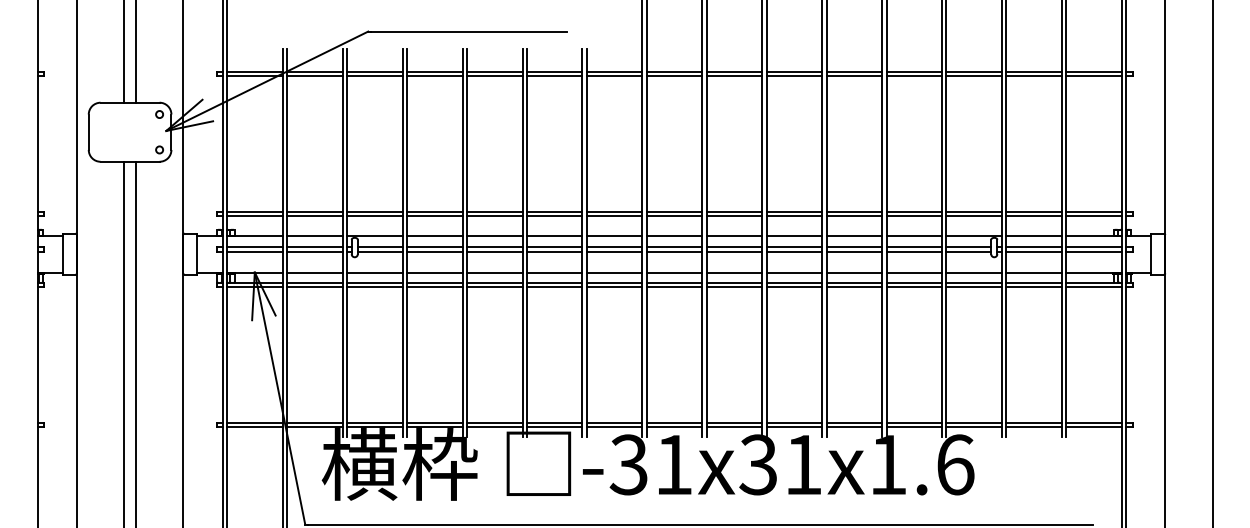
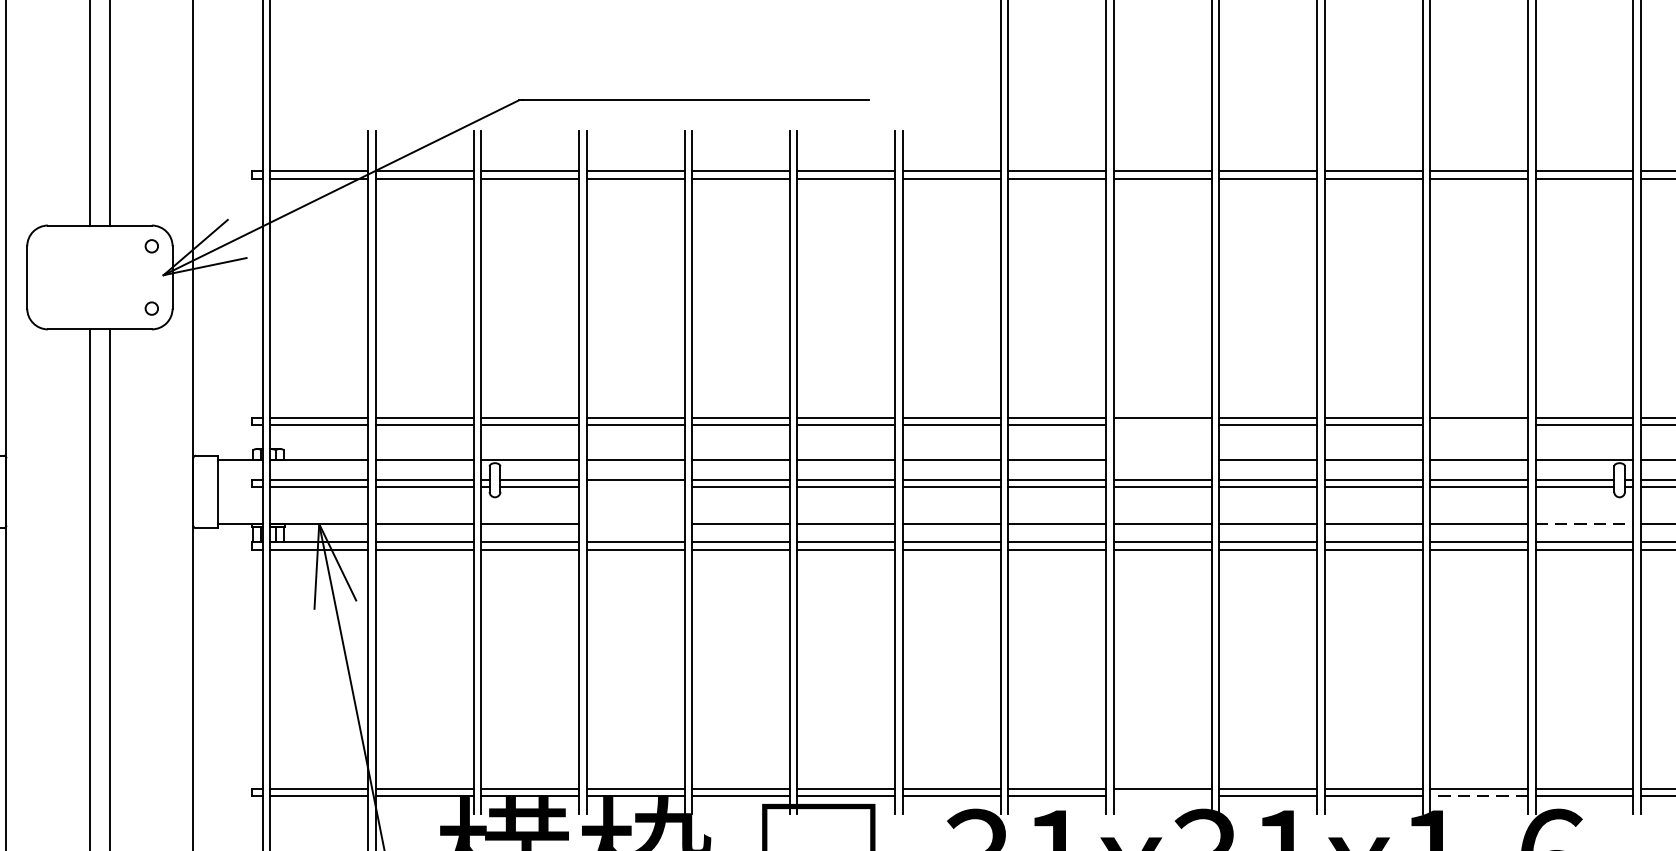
line: (734, 216) -> (1162, 425), removed
line: (914, 216) -> (1479, 425), removed
line: (734, 235) -> (1162, 459), removed
line: (434, 251) -> (635, 487), removed
line: (434, 272) -> (635, 524), removed
line: (974, 272) -> (1584, 524), solid -> dashed
line: (734, 427) -> (1162, 796), removed
line: (914, 427) -> (1479, 796), solid -> dashed

